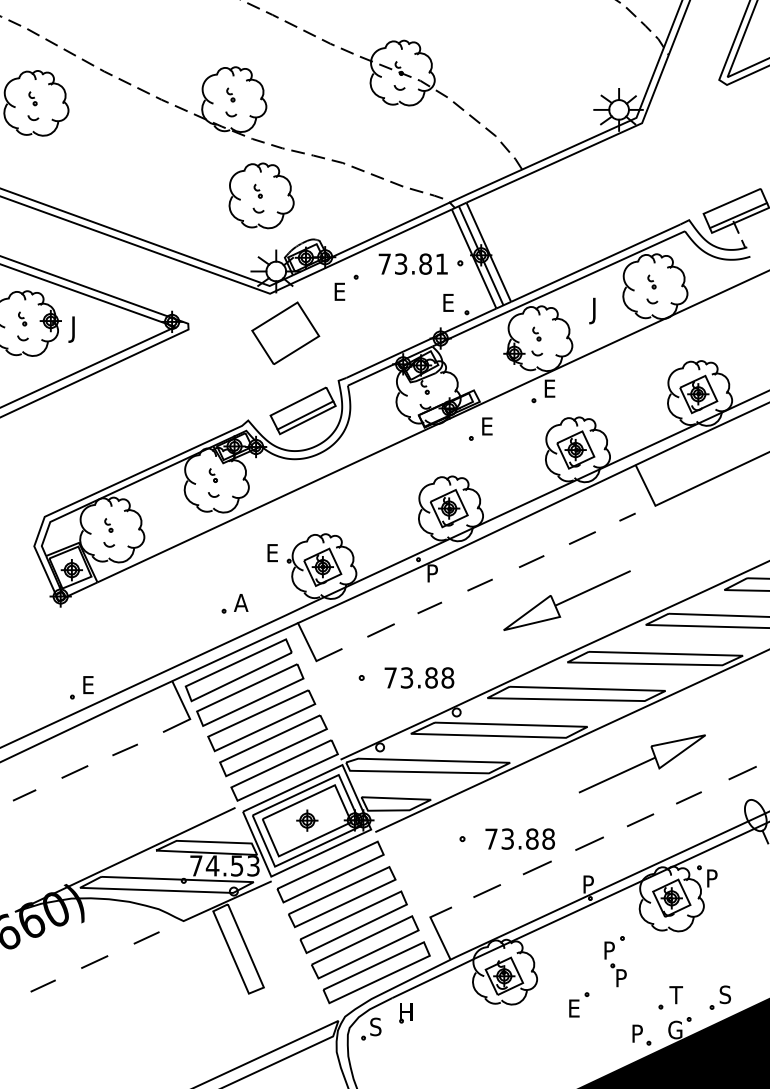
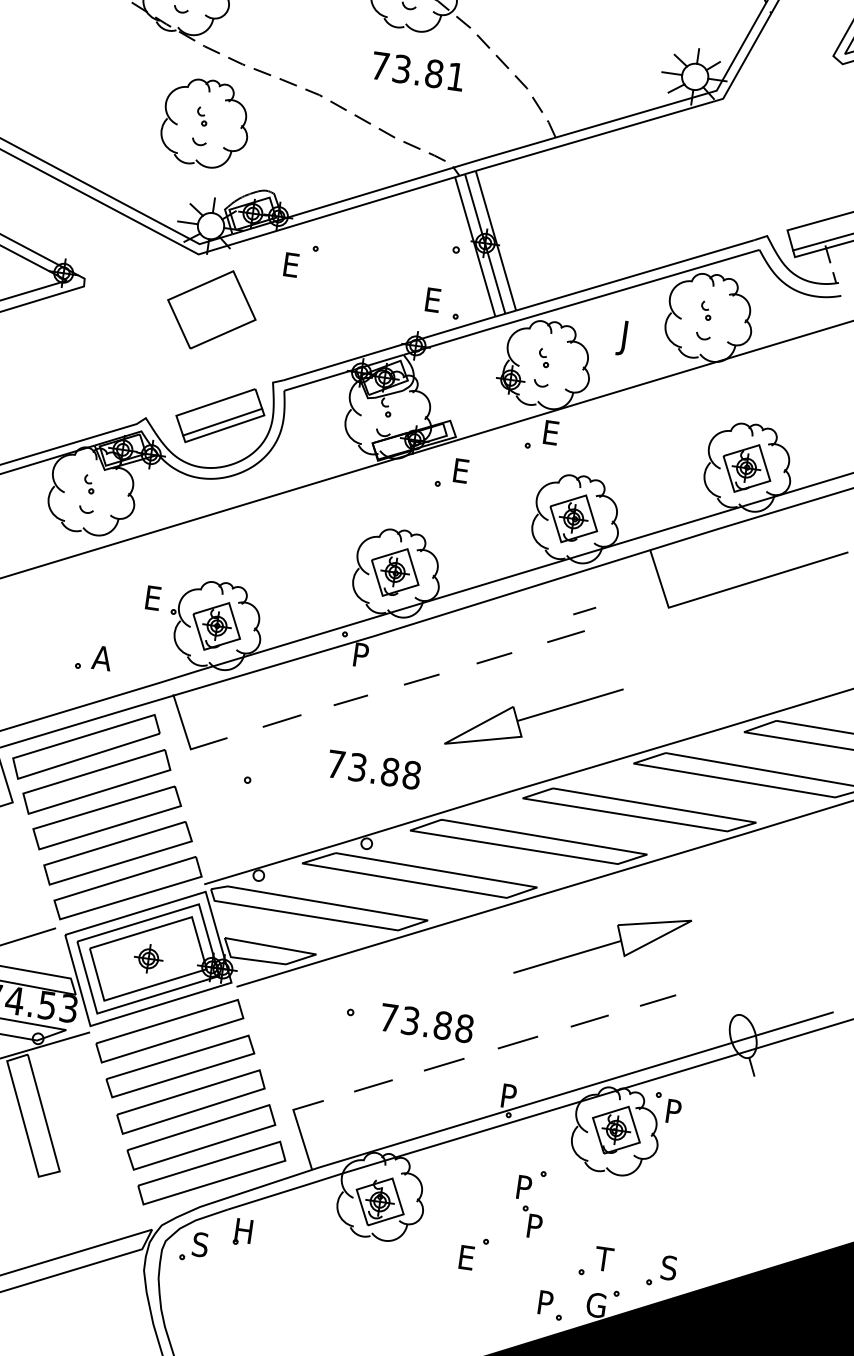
text: (412, 263) -> (417, 70), moved
line: (627, 516) -> (584, 610), moved
text: (419, 677) -> (374, 769), moved
line: (742, 773) -> (733, 978), removed

